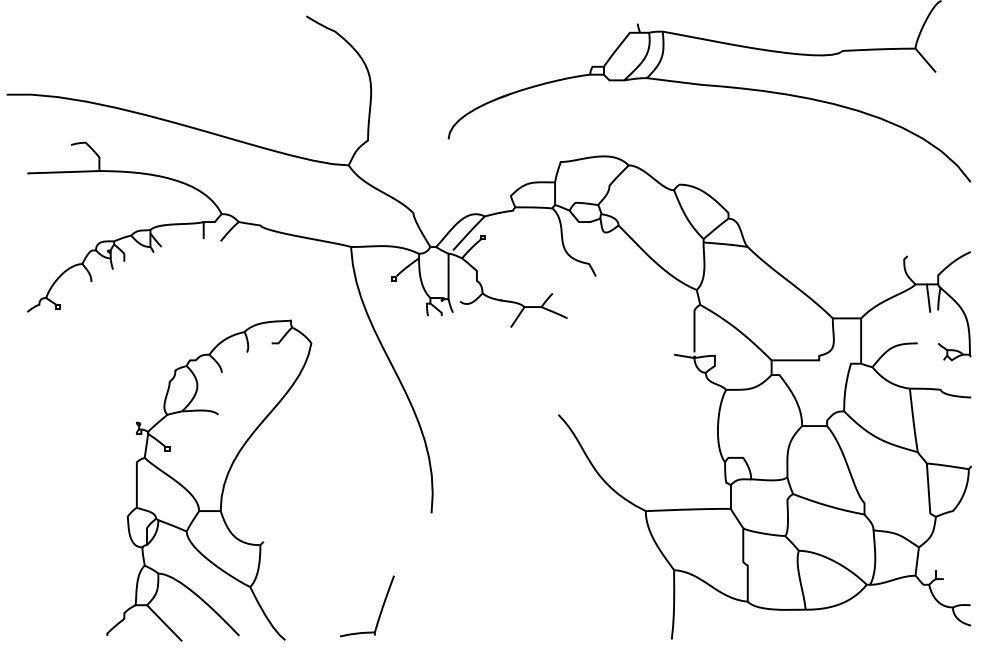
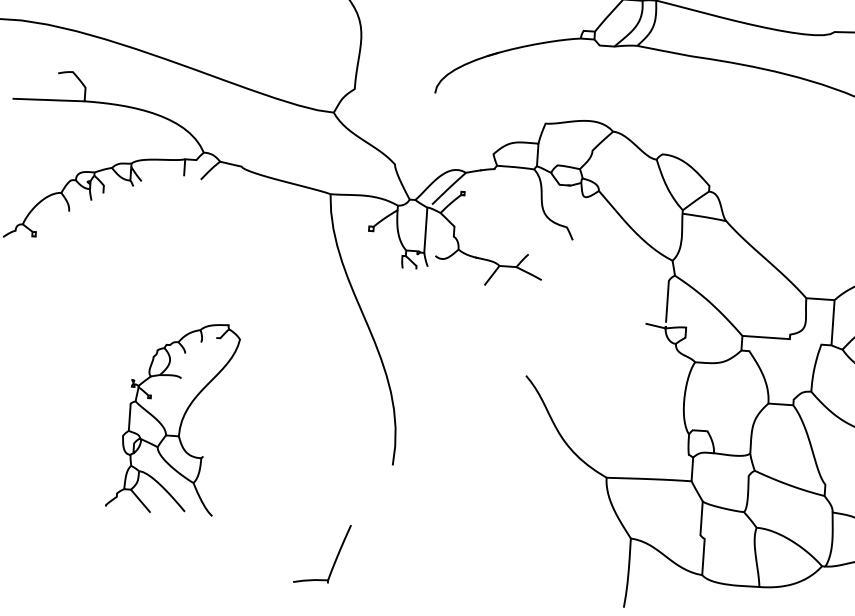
part: (209, 480) -> (173, 417), size x0.6

